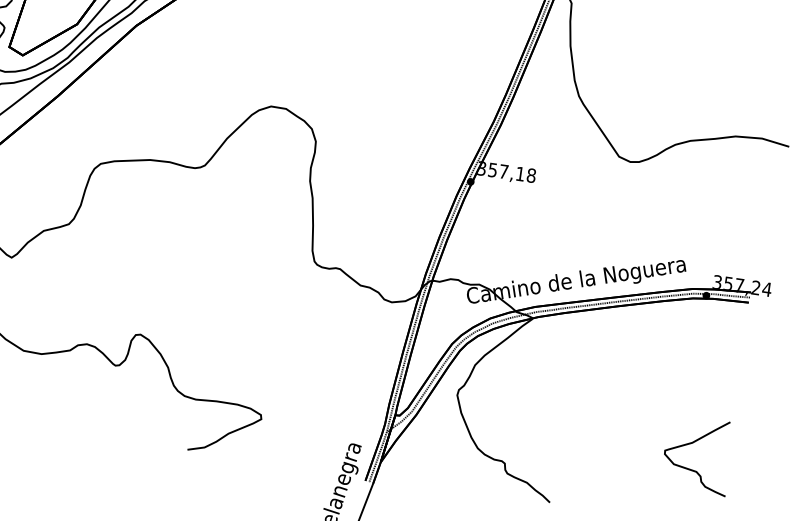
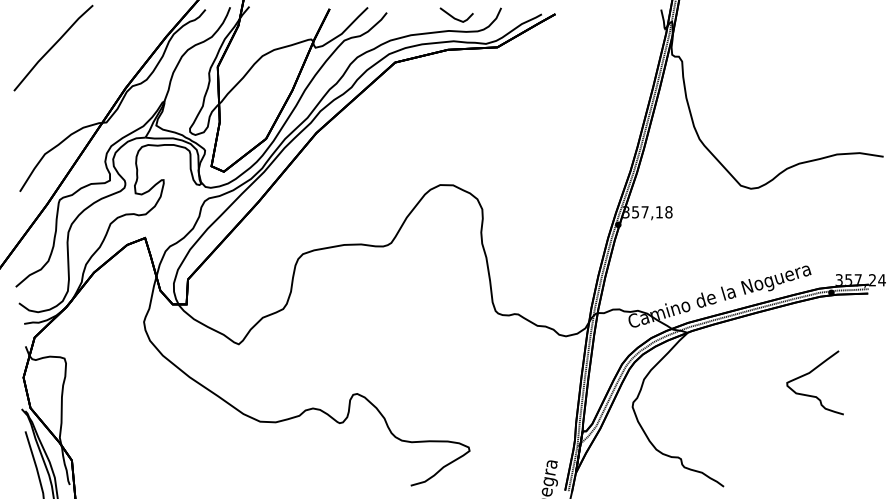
curve: (693, 443) -> (810, 373), moved

